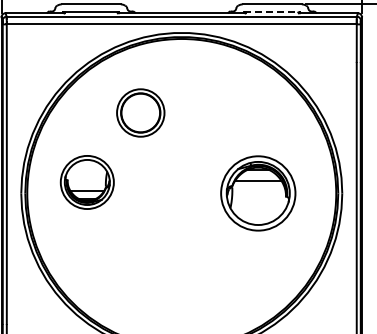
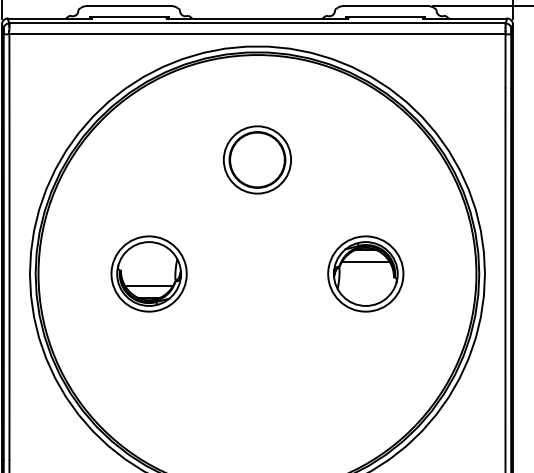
line: (272, 12) -> (386, 17), dashed -> solid
part: (140, 112) -> (257, 159), moved
part: (86, 182) -> (147, 274), moved
part: (257, 193) -> (364, 274), size x0.71

